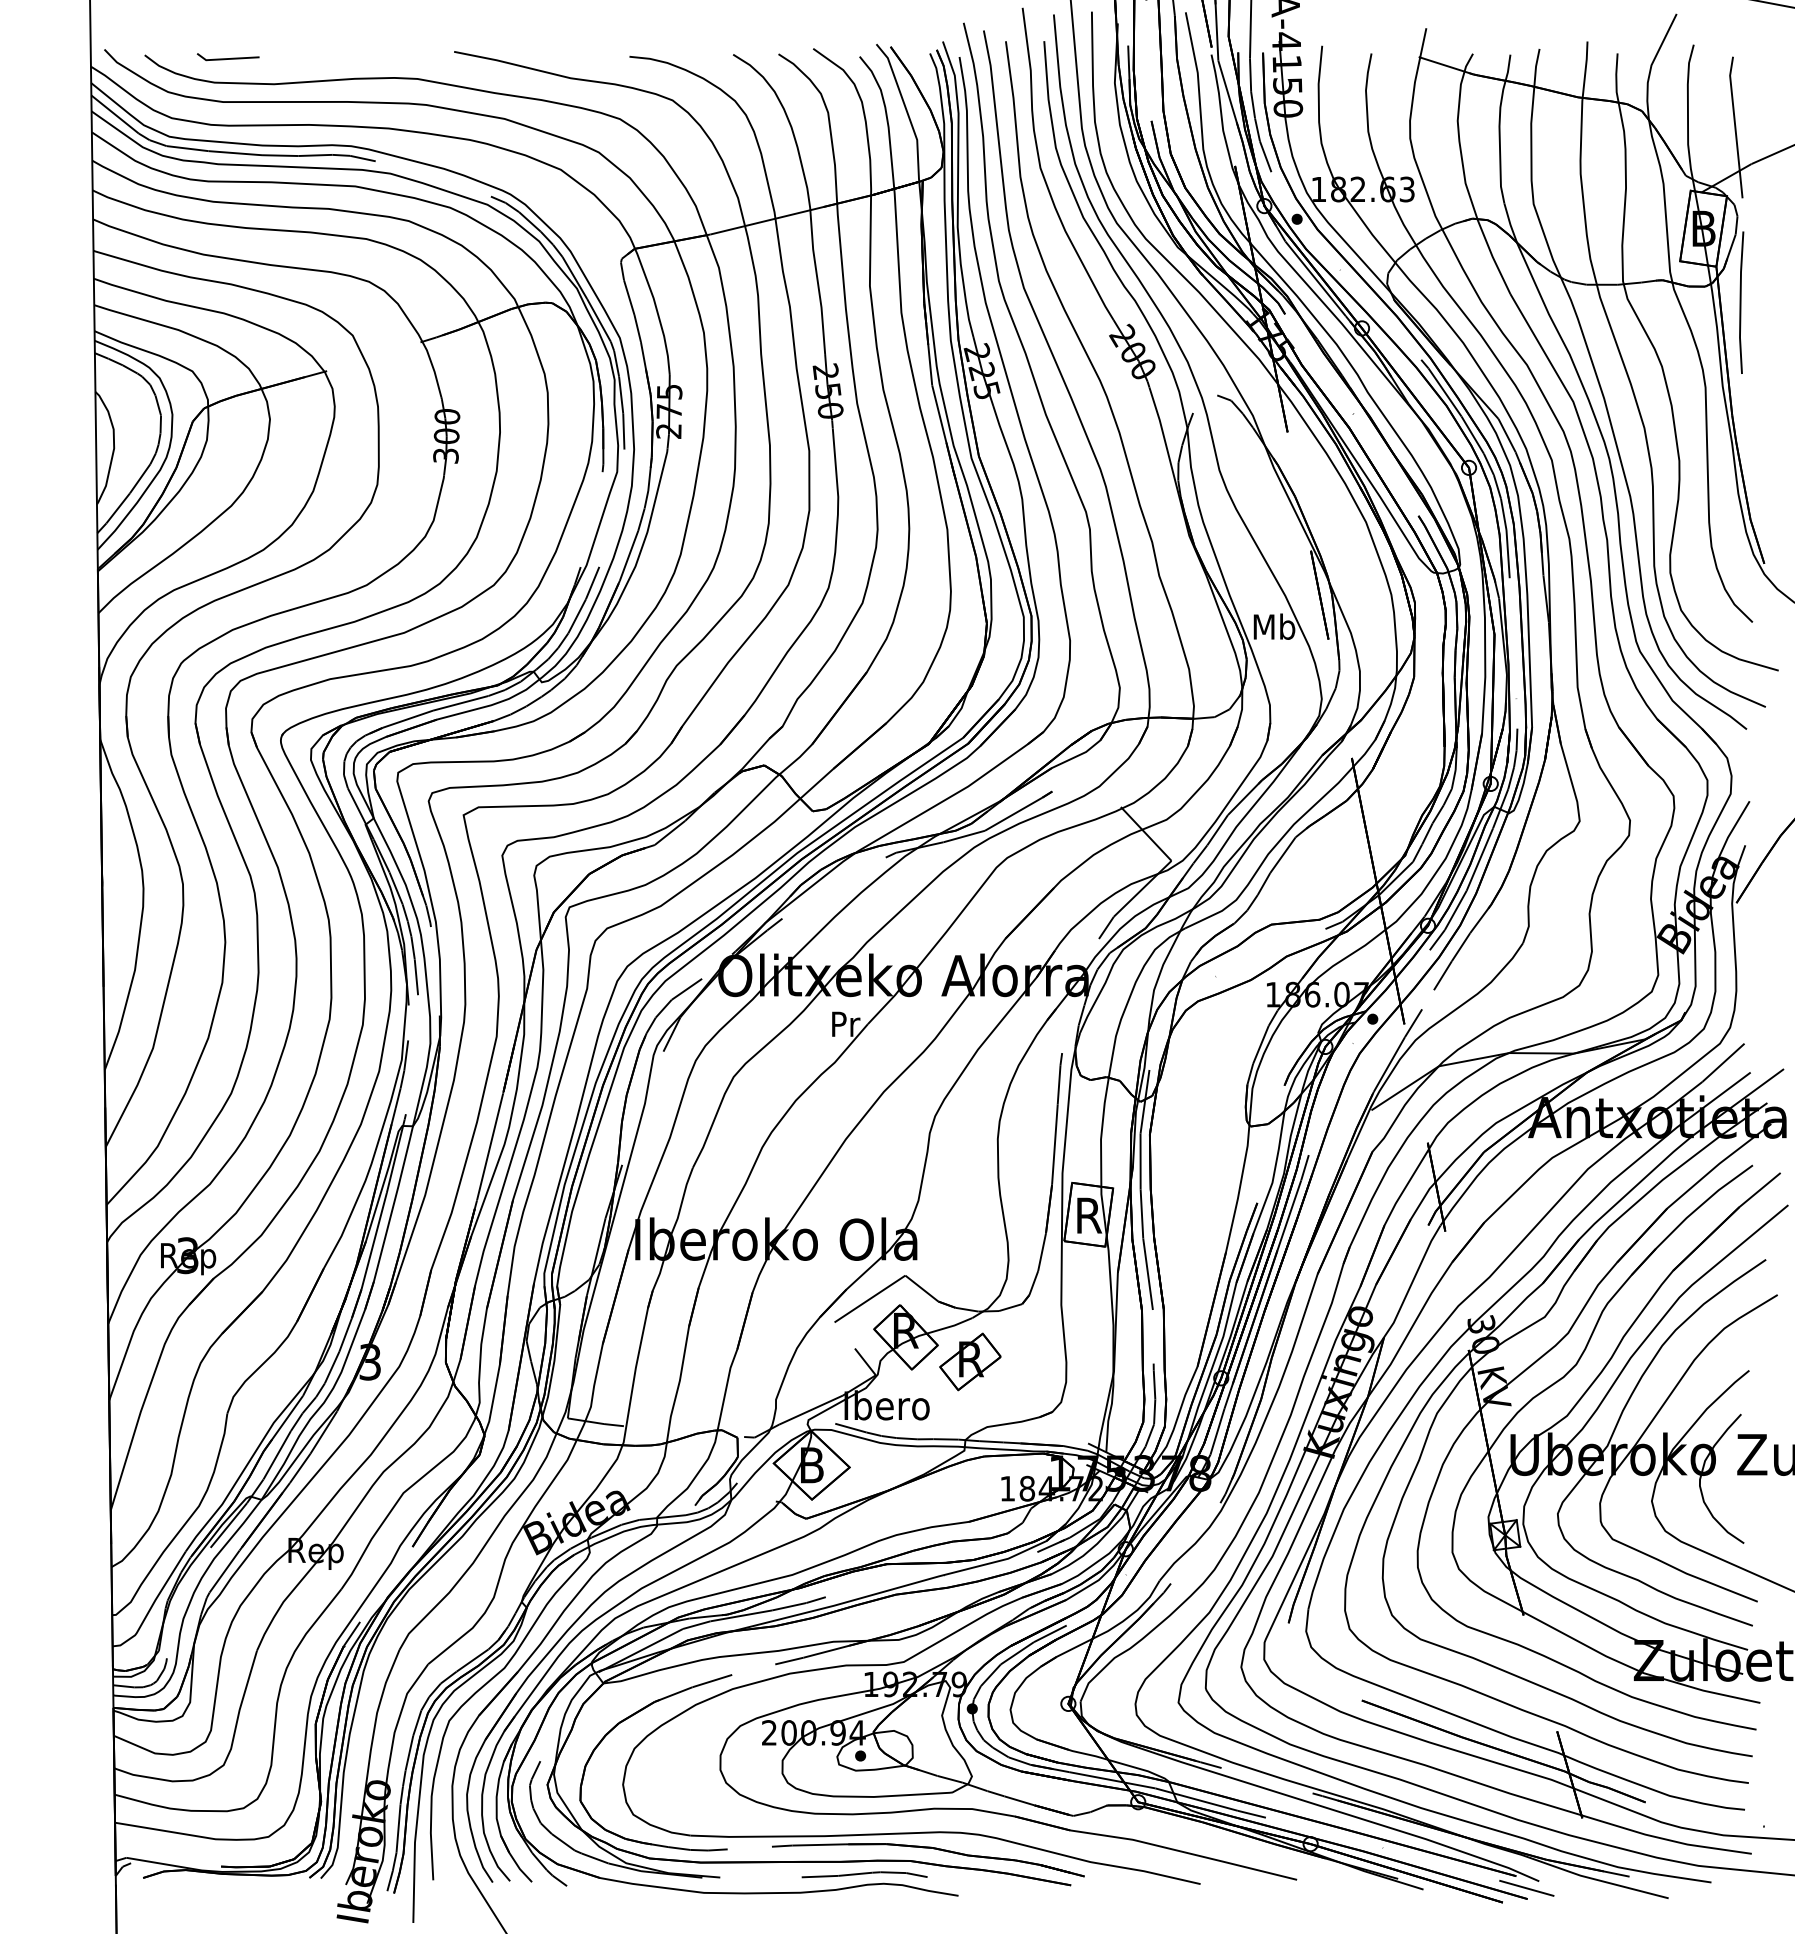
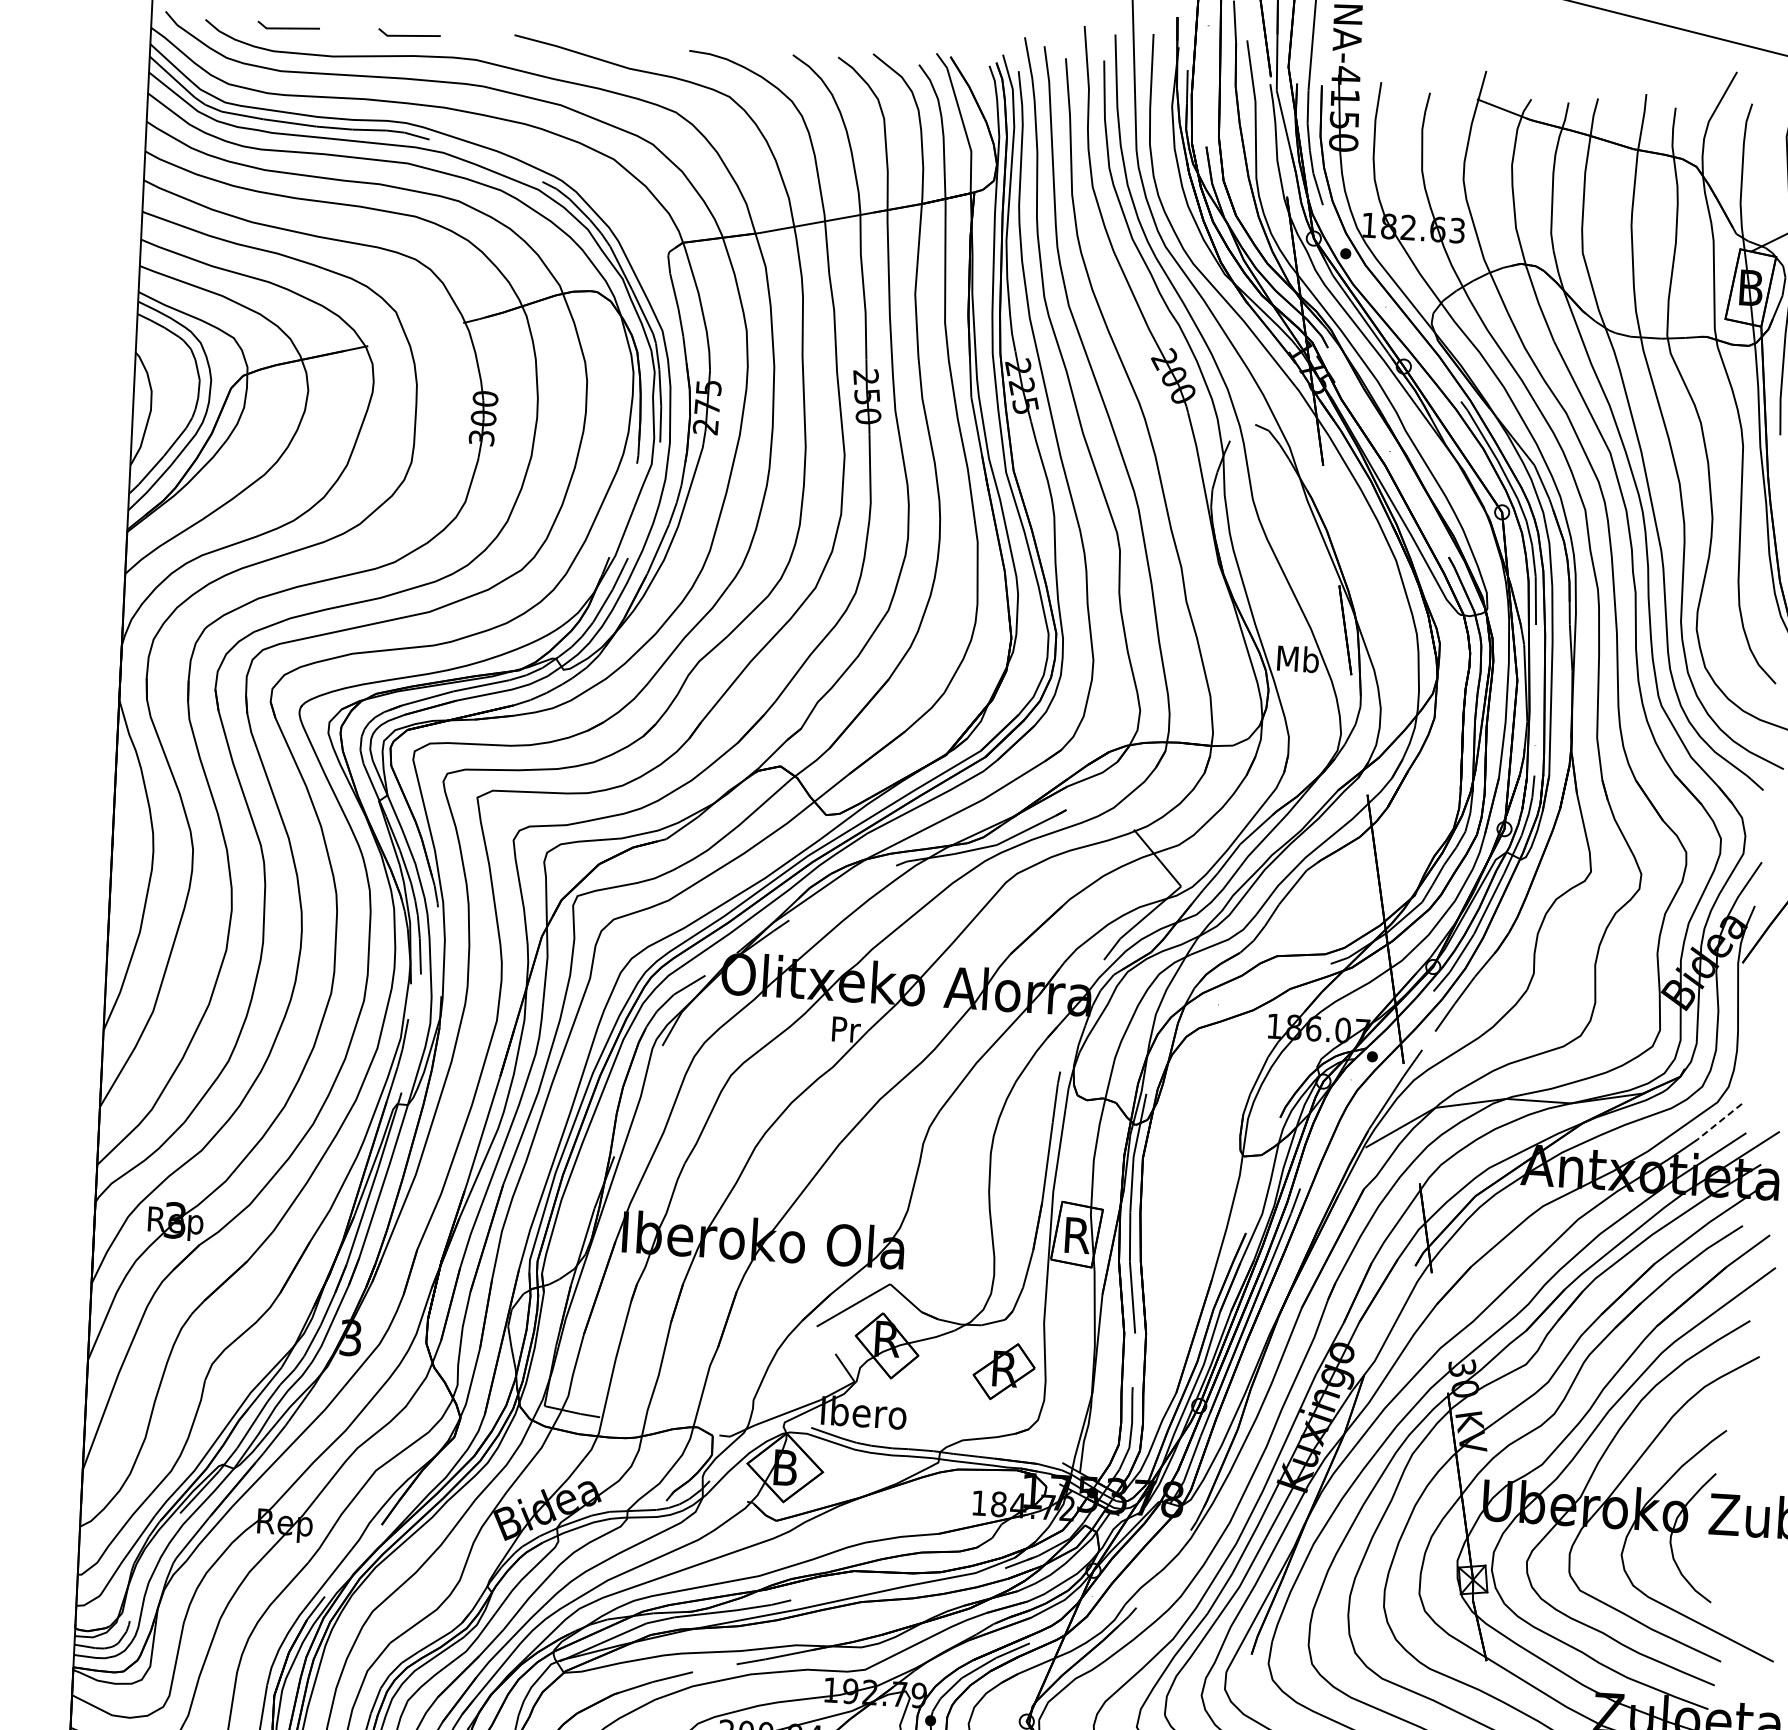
line: (349, 58) -> (409, 35), added
line: (1723, 1063) -> (1719, 1122), solid -> dashed
part: (970, 1361) -> (1004, 1371), moved

